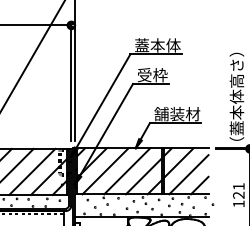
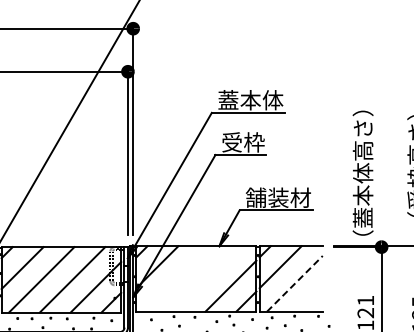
line: (105, 170) -> (176, 278), removed
line: (127, 170) -> (207, 278), removed
line: (189, 174) -> (295, 283), solid -> dashed
line: (199, 185) -> (309, 298), removed

